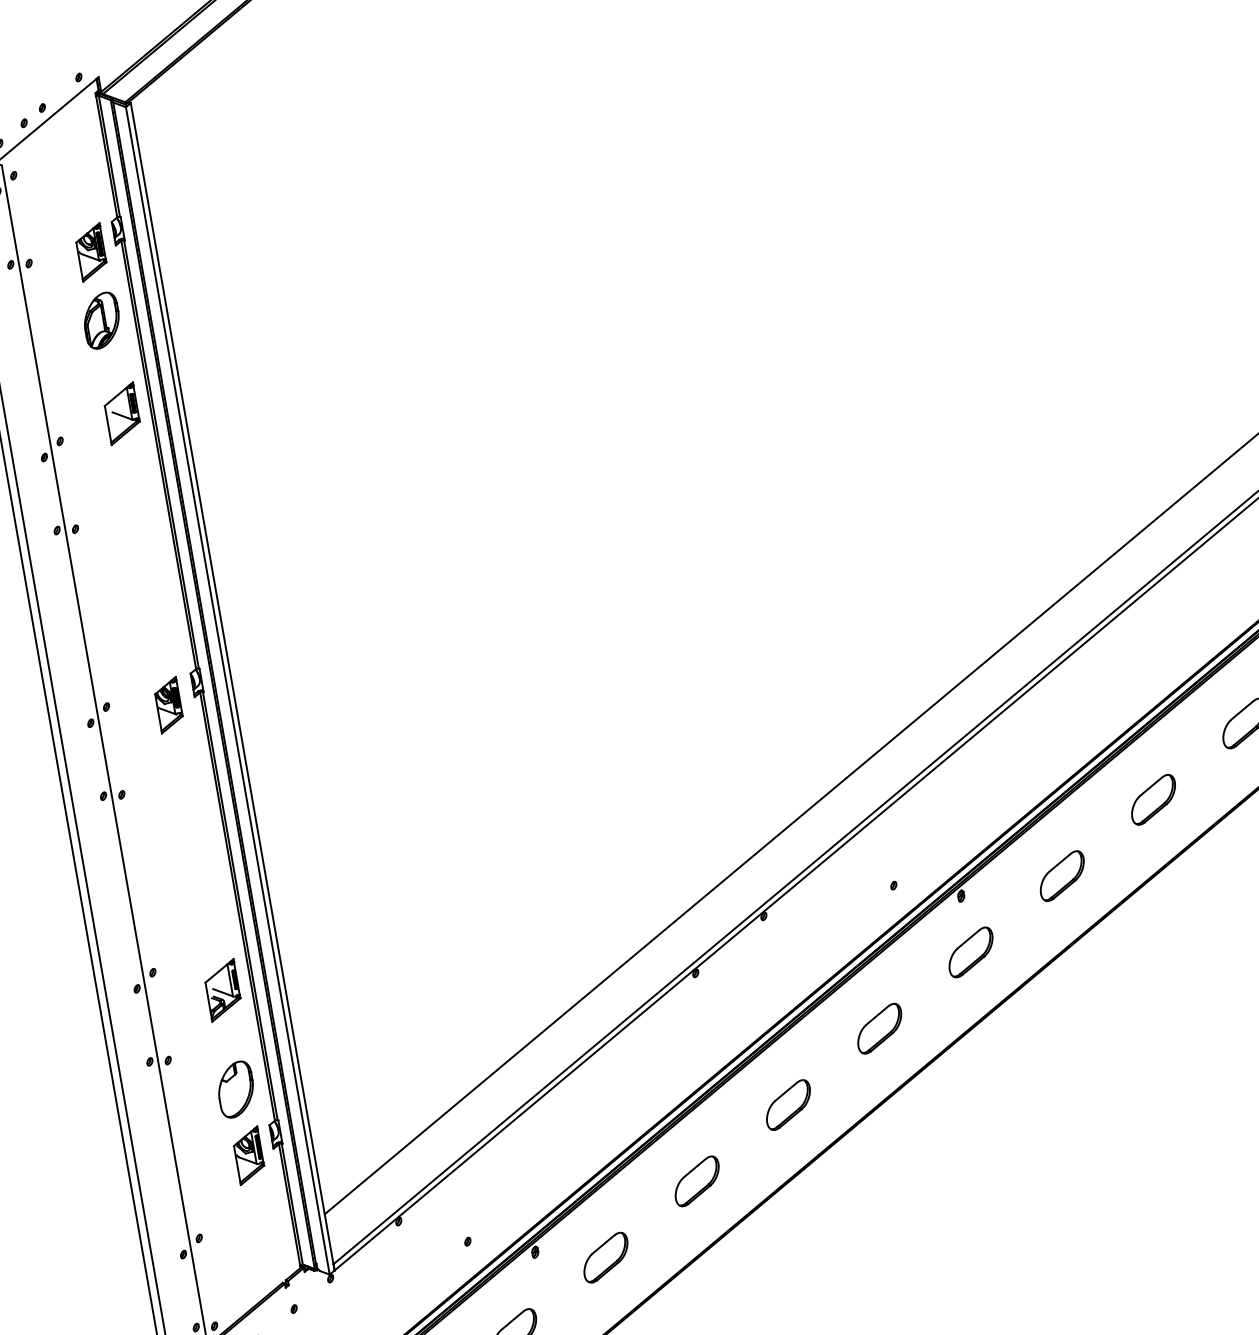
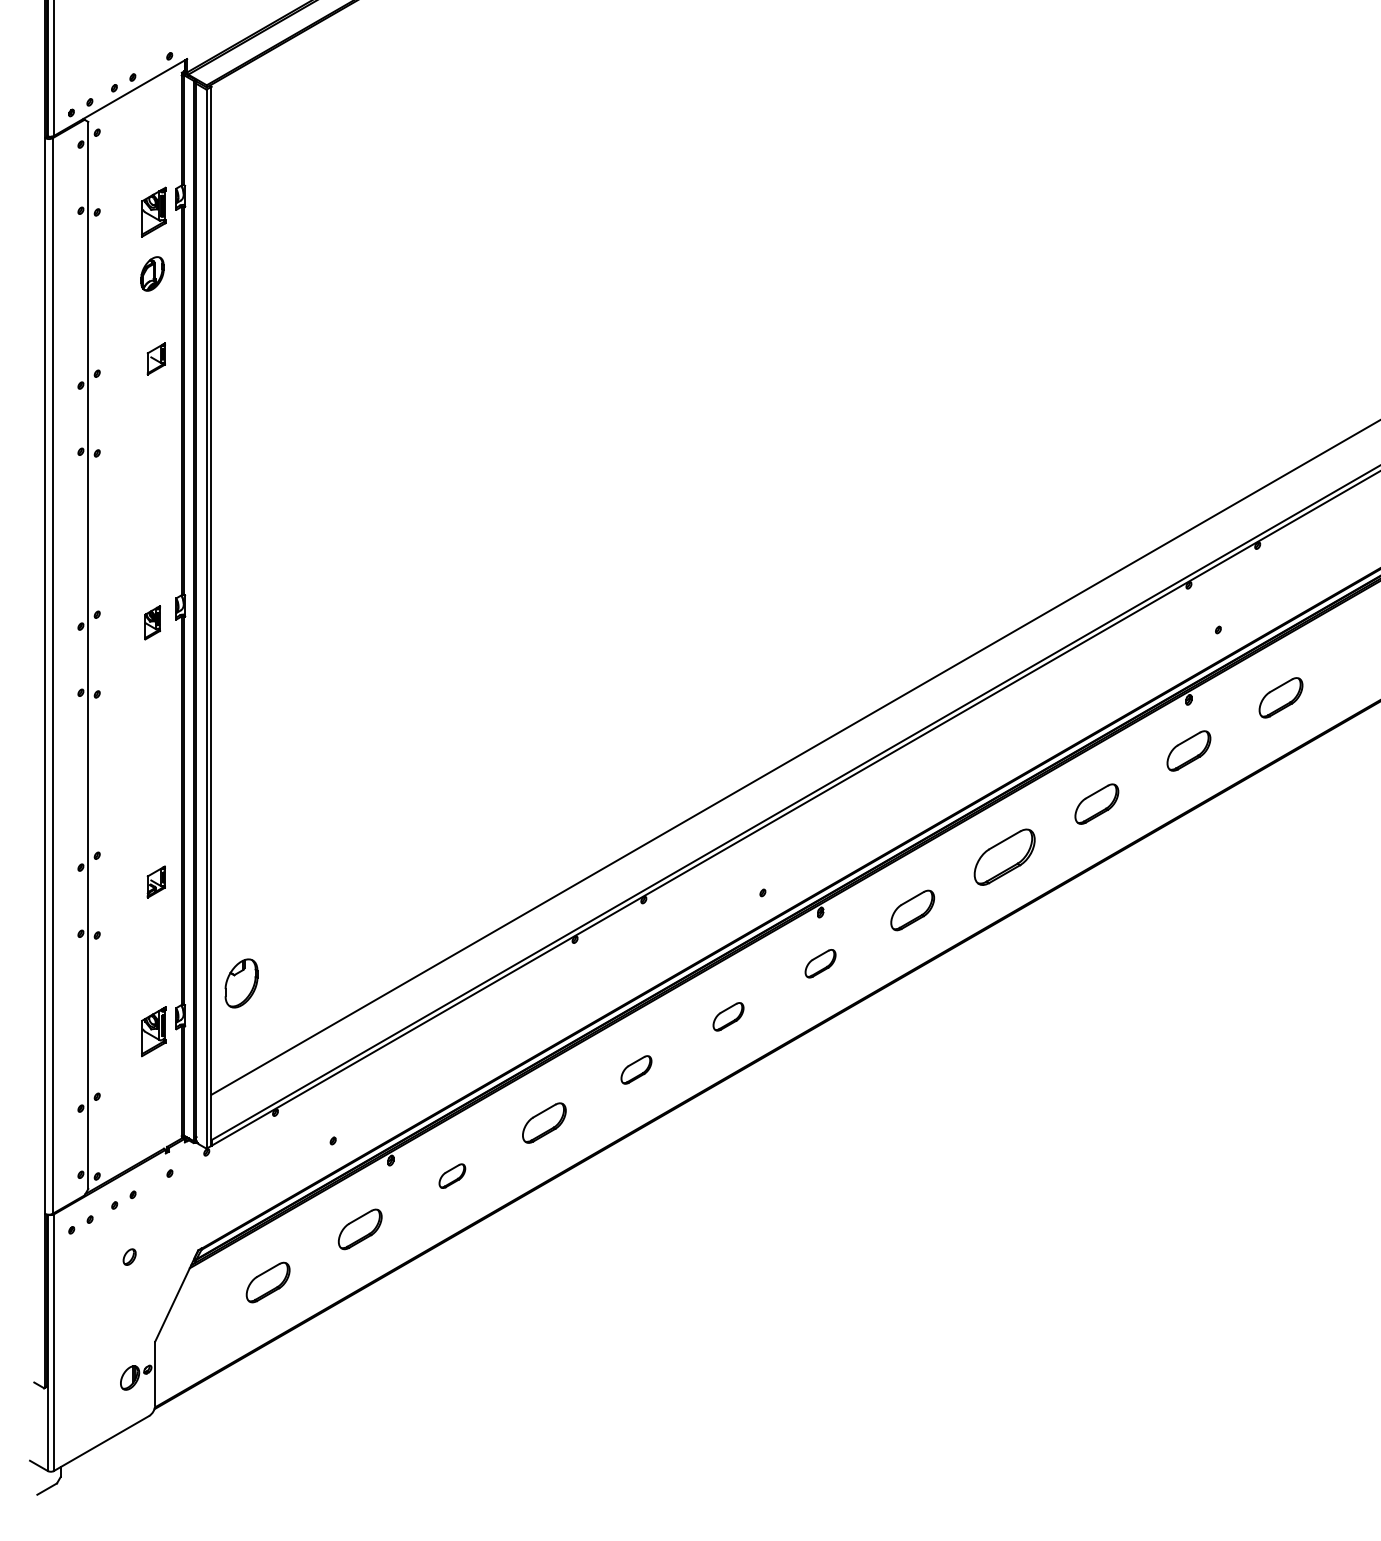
part: (101, 320) -> (152, 273), size x0.7
part: (122, 413) -> (156, 358), size x0.6
part: (168, 704) -> (152, 622), size x0.7
part: (1153, 800) -> (1004, 857), size x1.4
part: (970, 952) -> (820, 963), size x0.7
part: (223, 989) -> (156, 881), size x0.6
part: (879, 1028) -> (728, 1016), size x0.7
part: (236, 1089) -> (241, 983), moved
part: (788, 1104) -> (636, 1069), size x0.7
part: (605, 1256) -> (452, 1175), size x0.6

